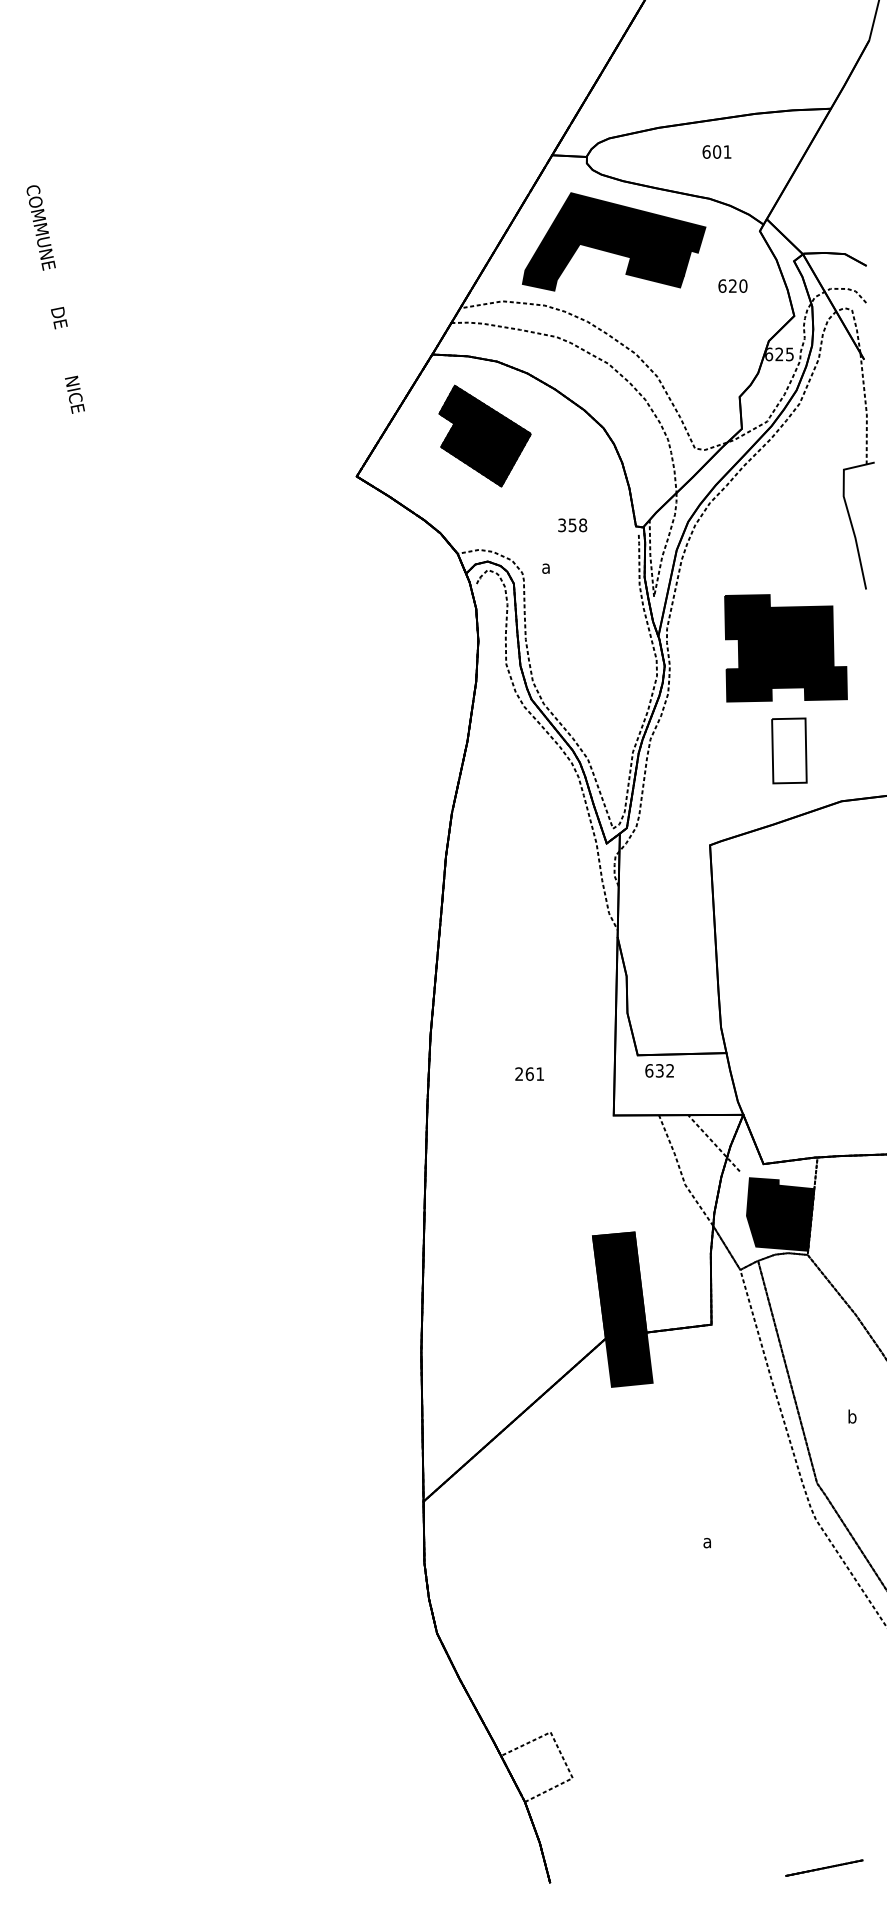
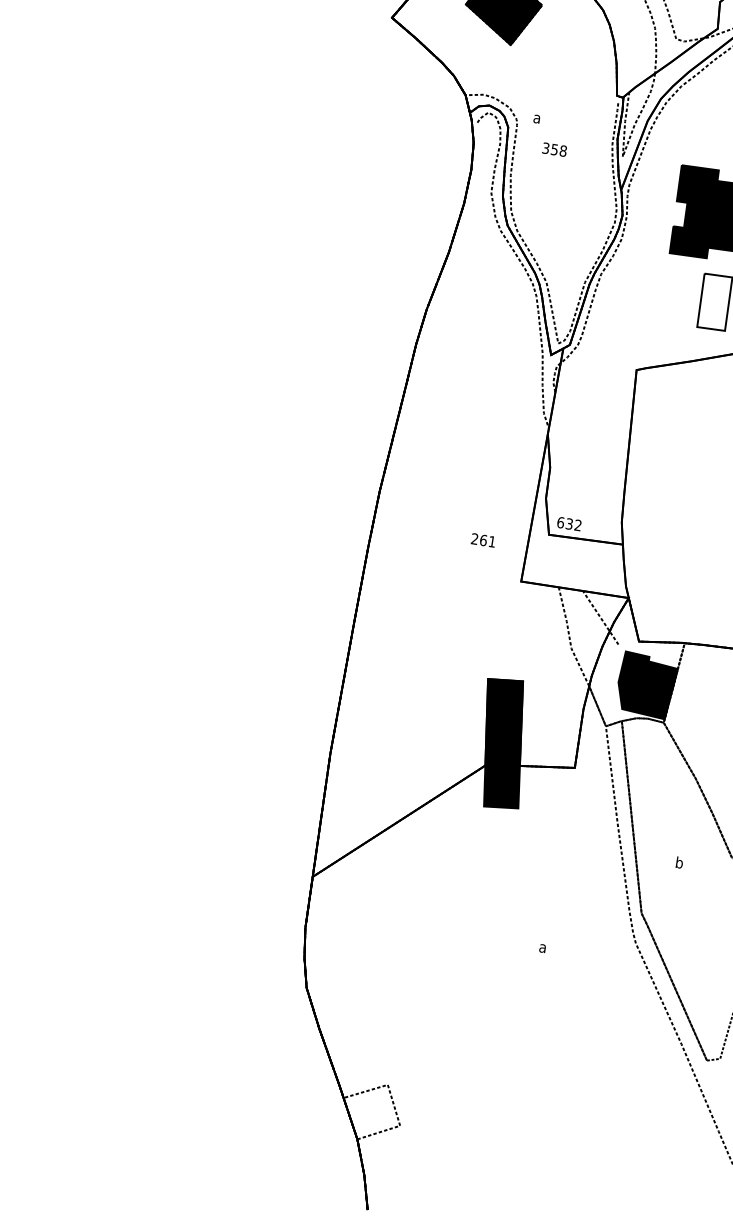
text: (572, 525) -> (554, 149), moved
text: (659, 1070) -> (569, 523), moved
text: (529, 1073) -> (483, 539), moved

